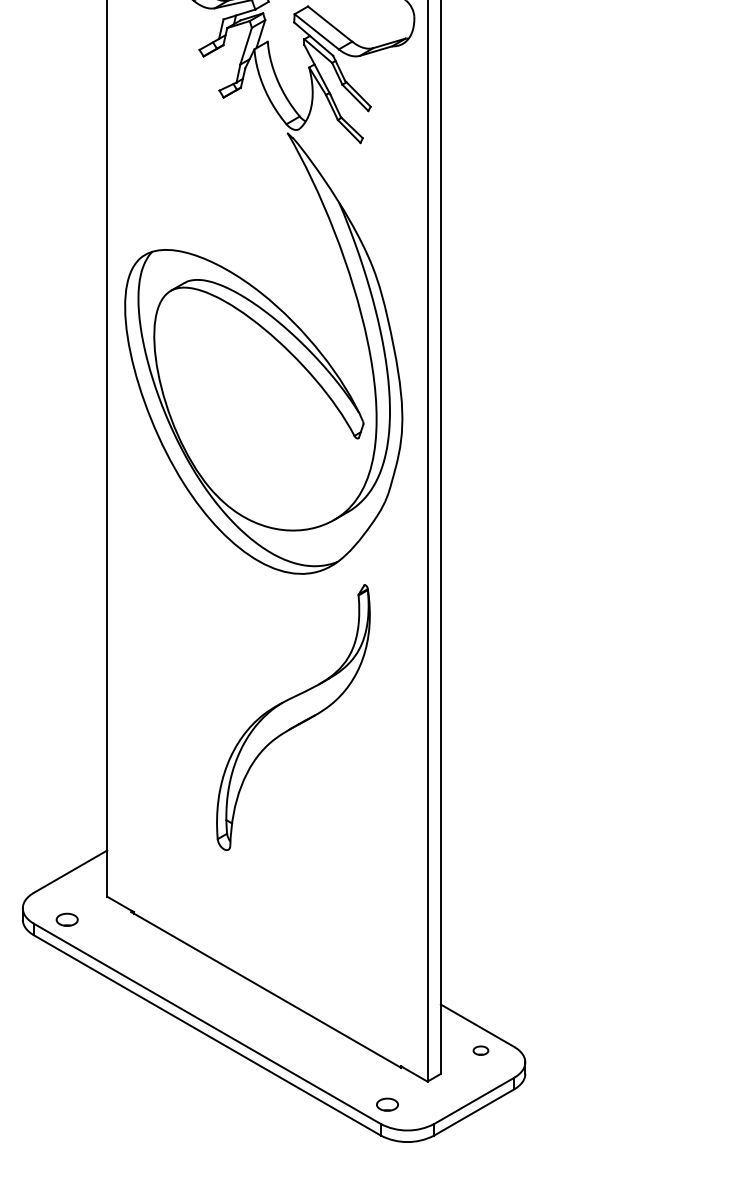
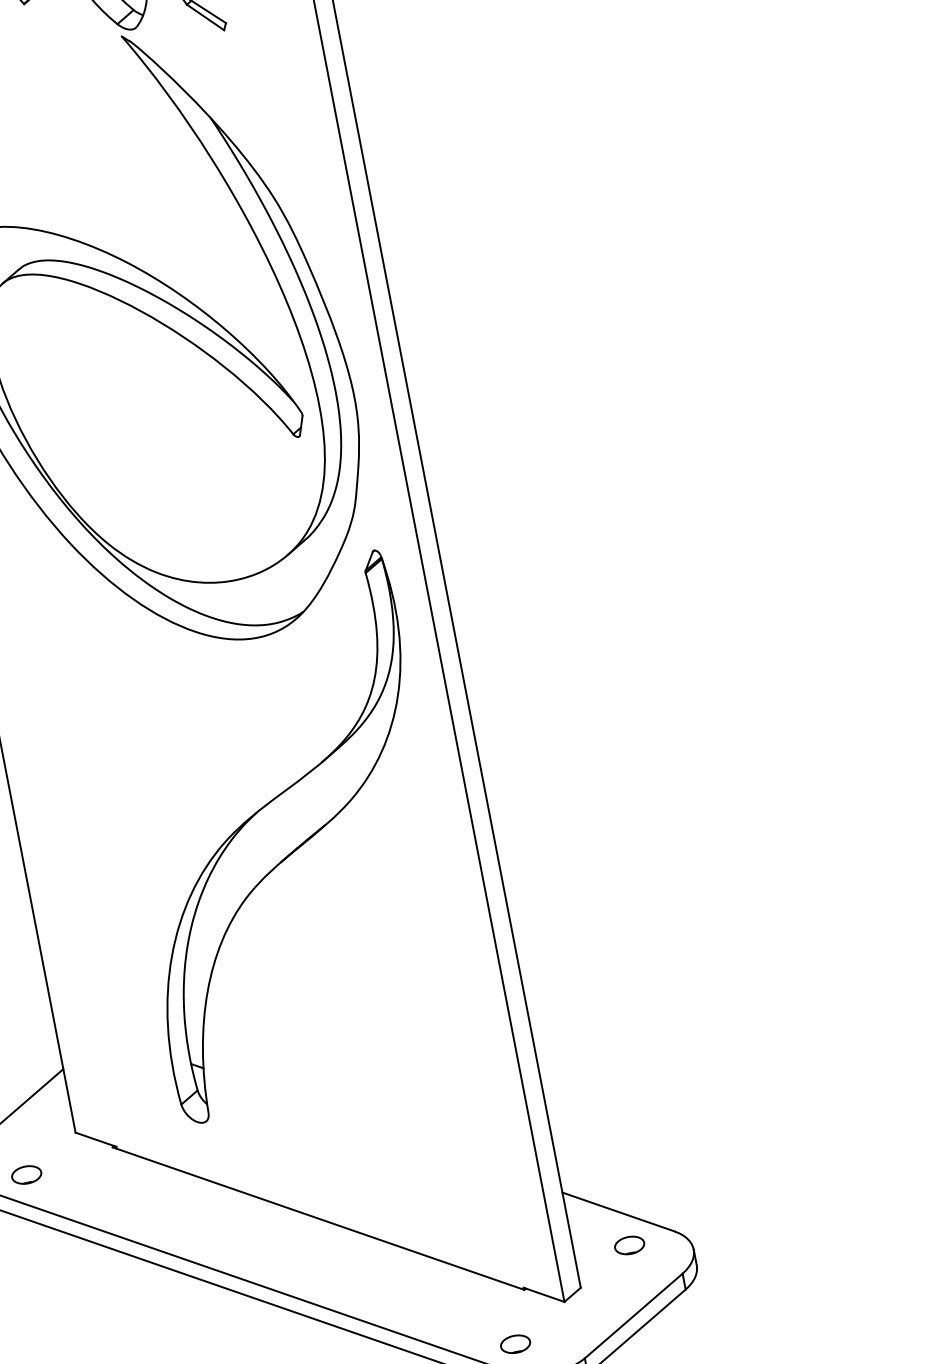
part: (293, 717) -> (284, 837), size x1.43
part: (480, 1050) -> (628, 1245), size x1.43

